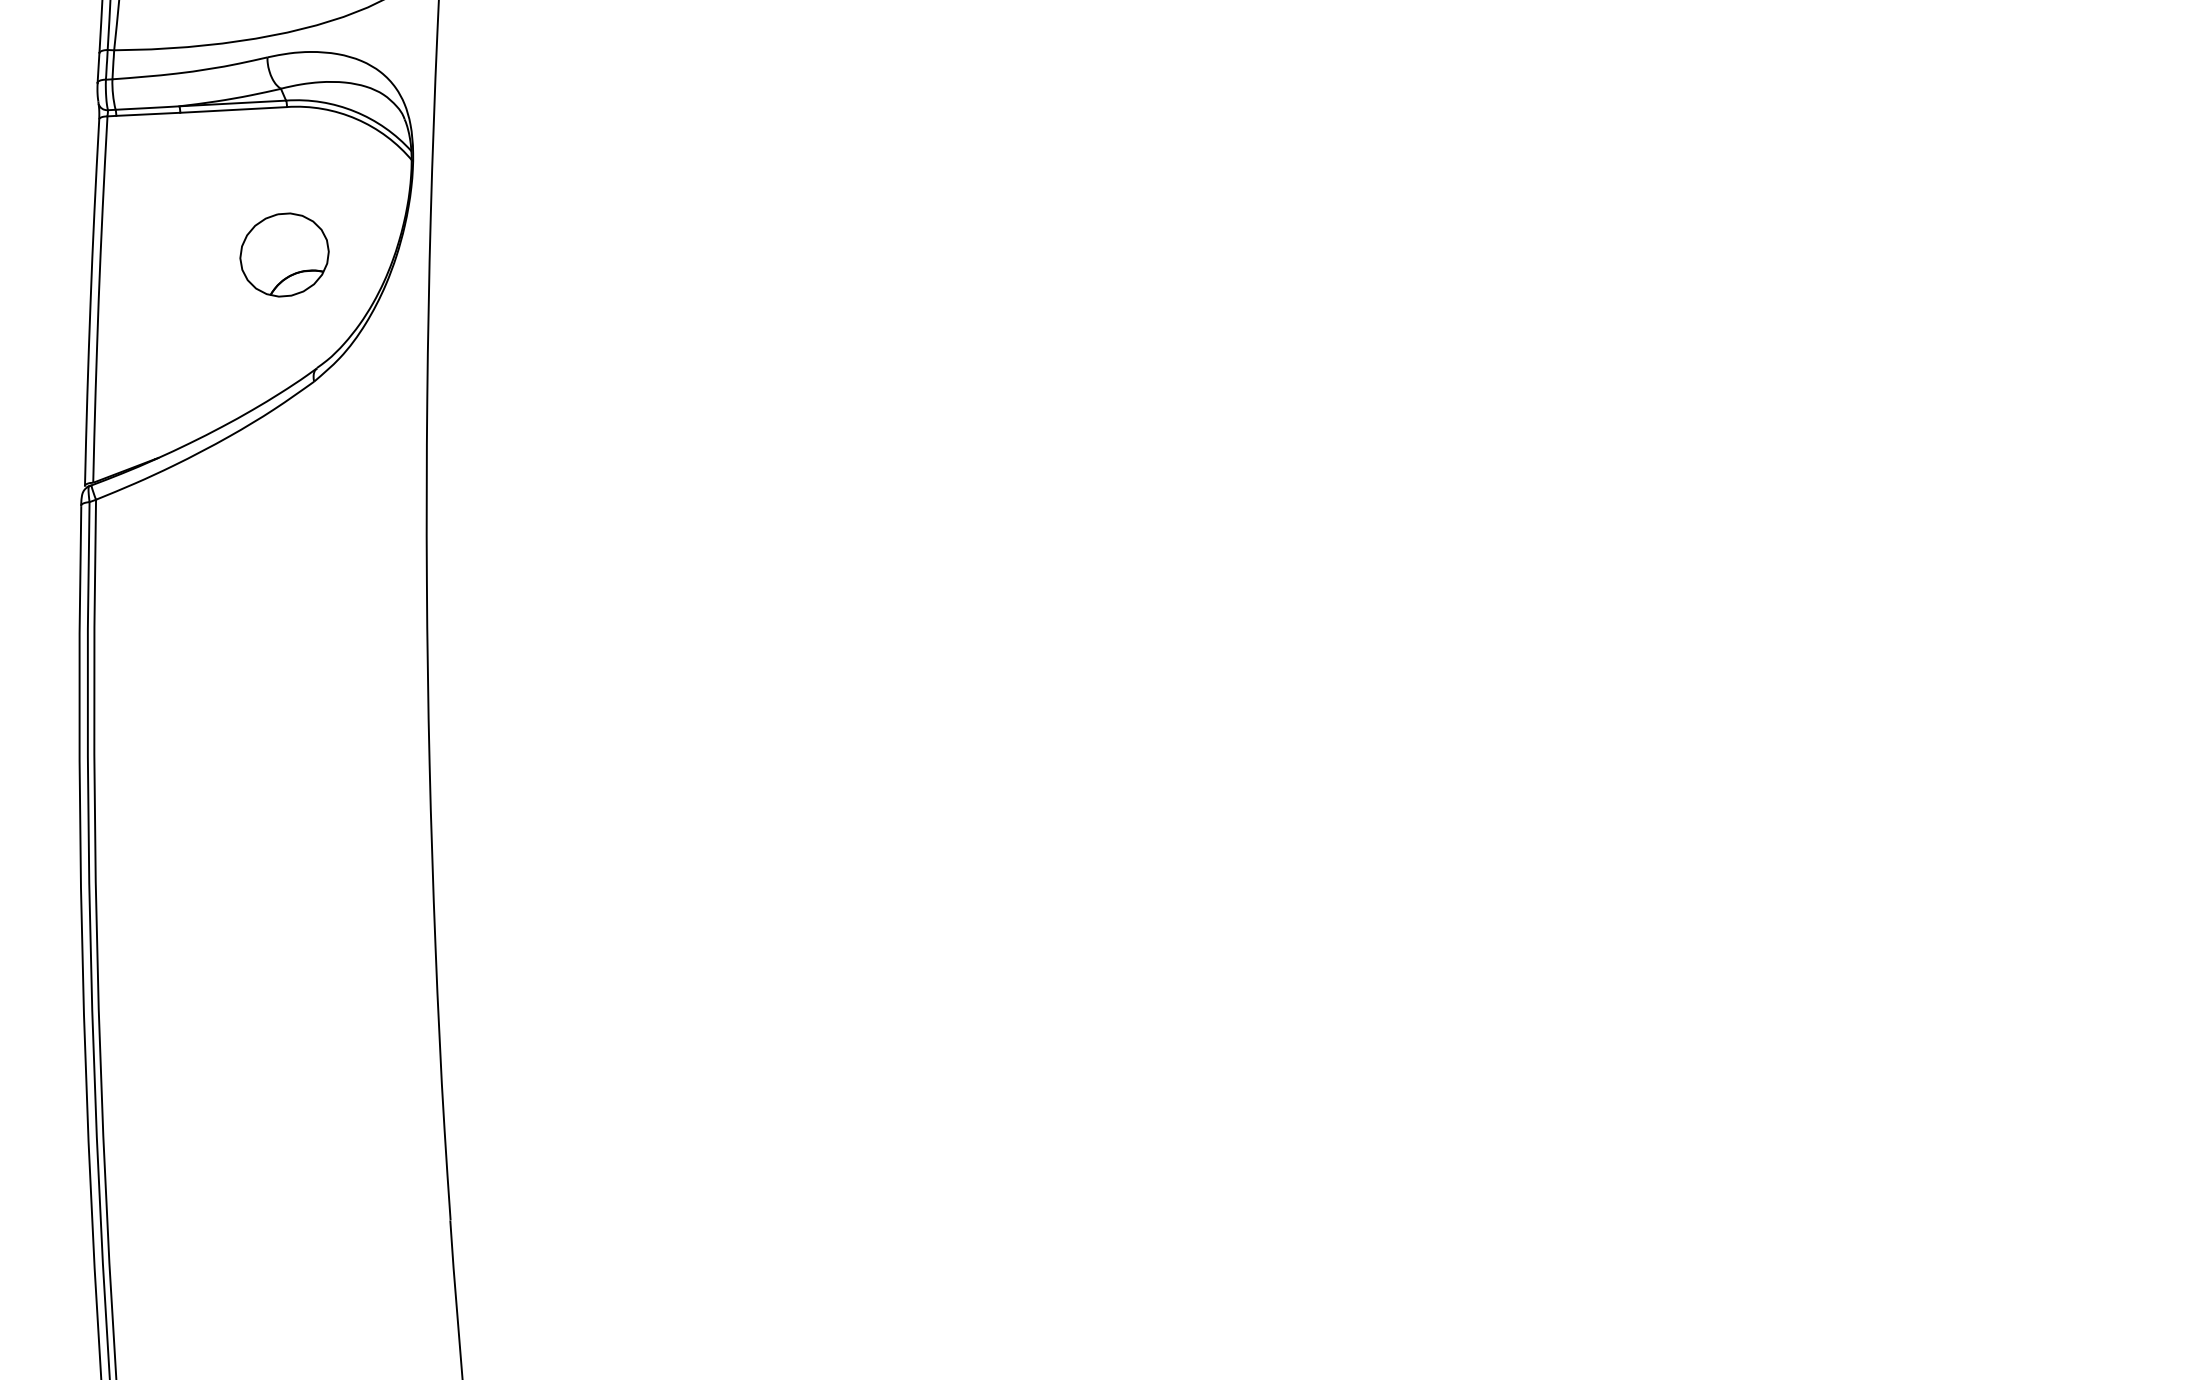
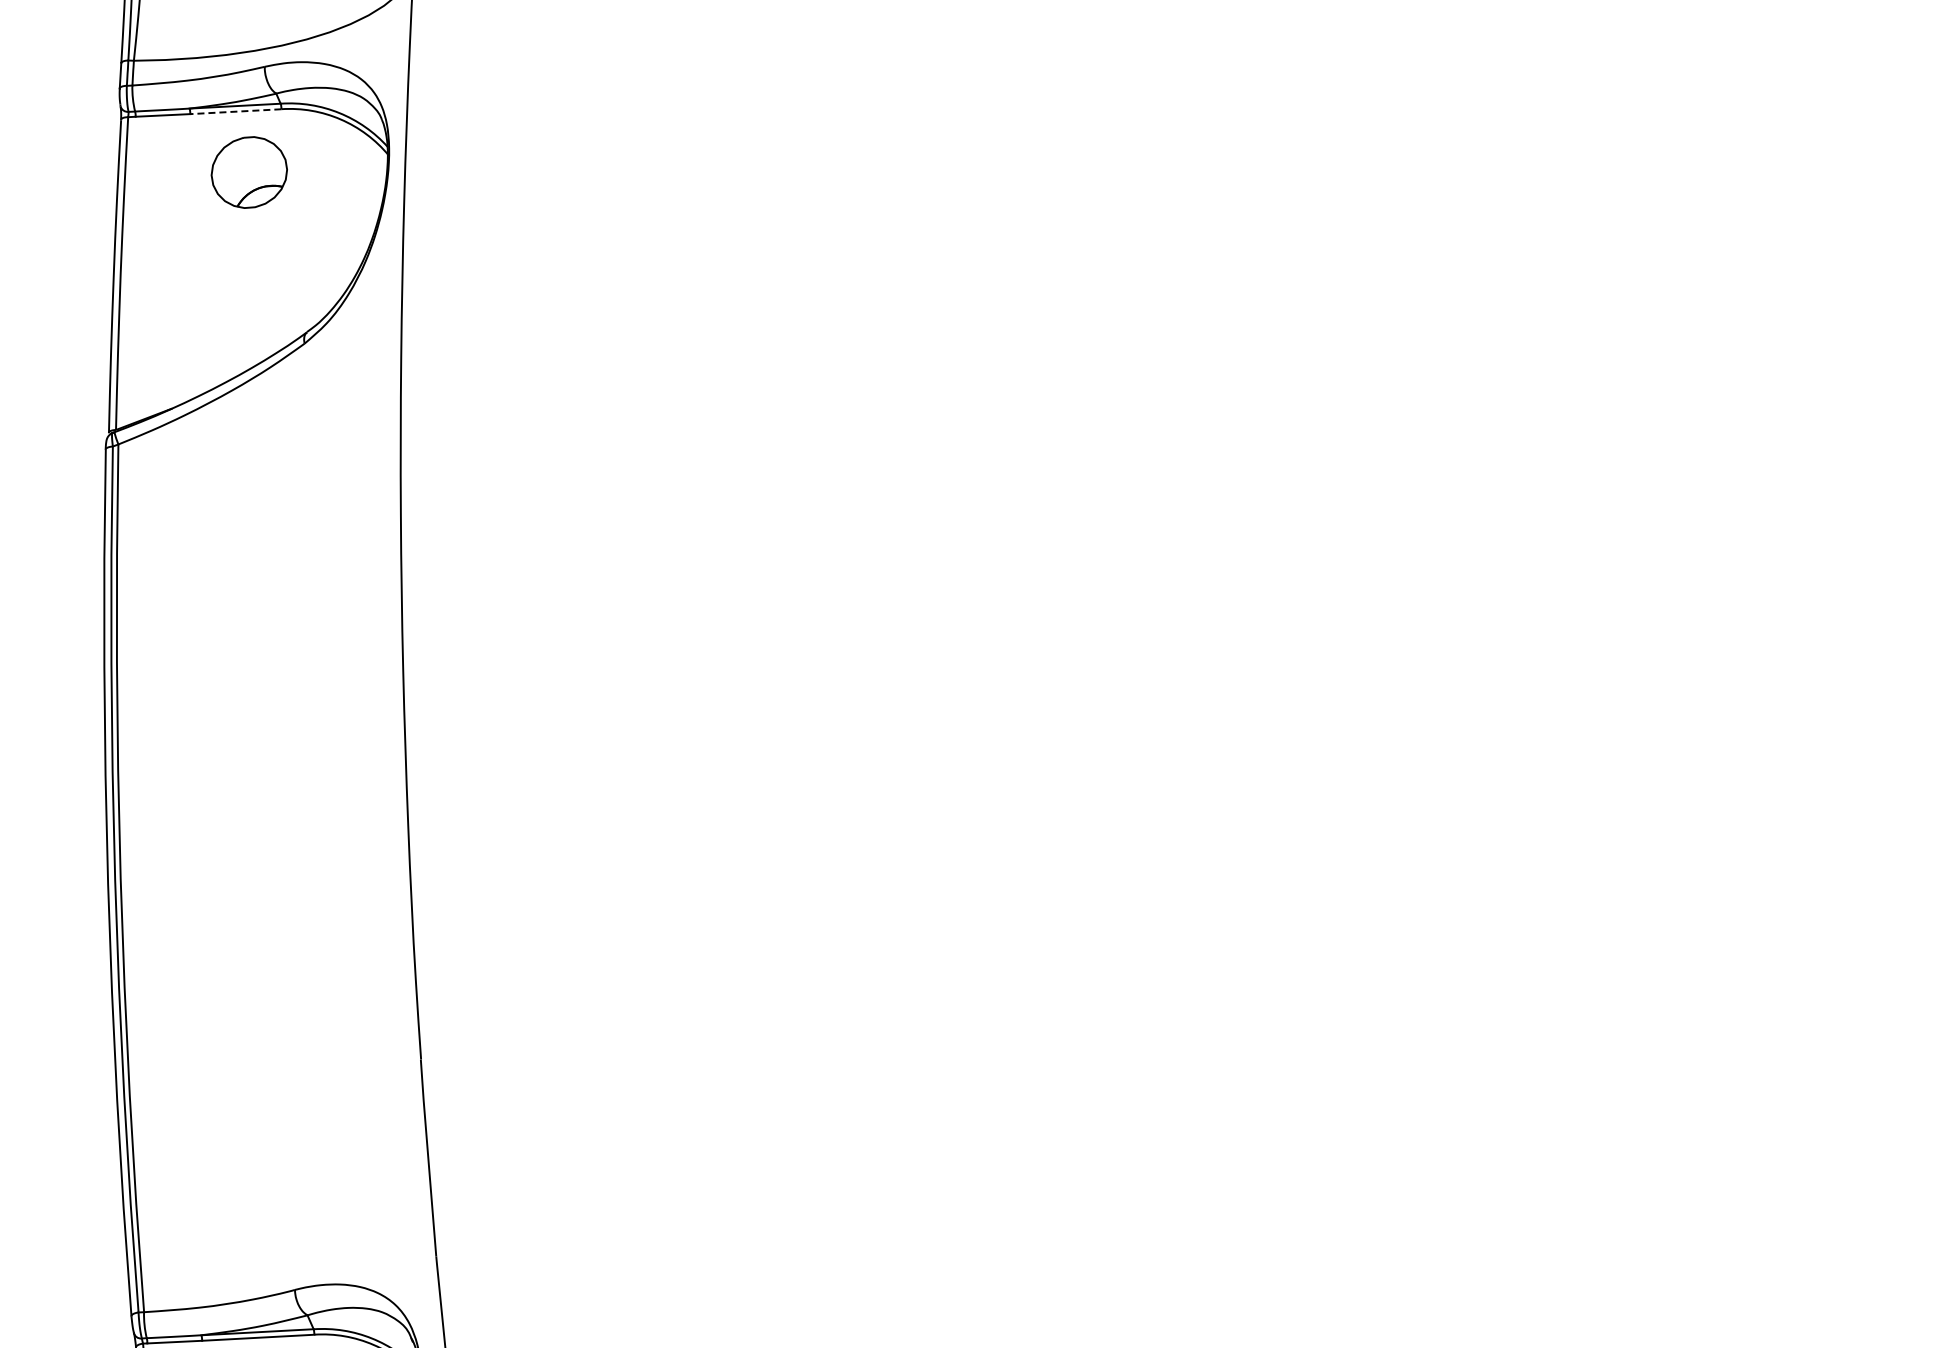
line: (233, 109) -> (235, 111), solid -> dashed
part: (283, 254) -> (248, 172), moved

